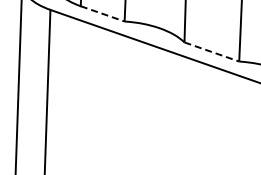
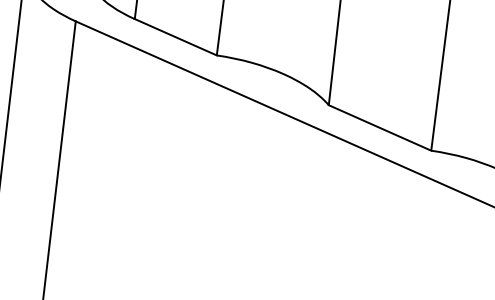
line: (103, 14) -> (177, 38), dashed -> solid
line: (212, 52) -> (381, 129), dashed -> solid

